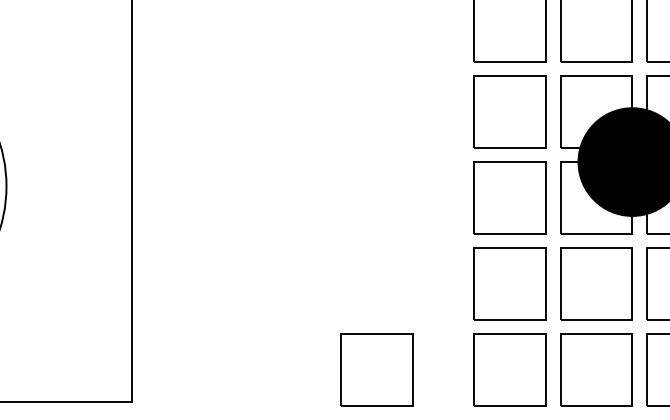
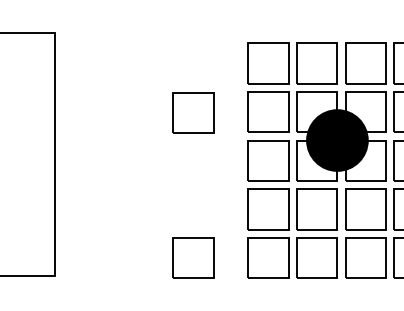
part: (377, 112) -> (193, 112), added

